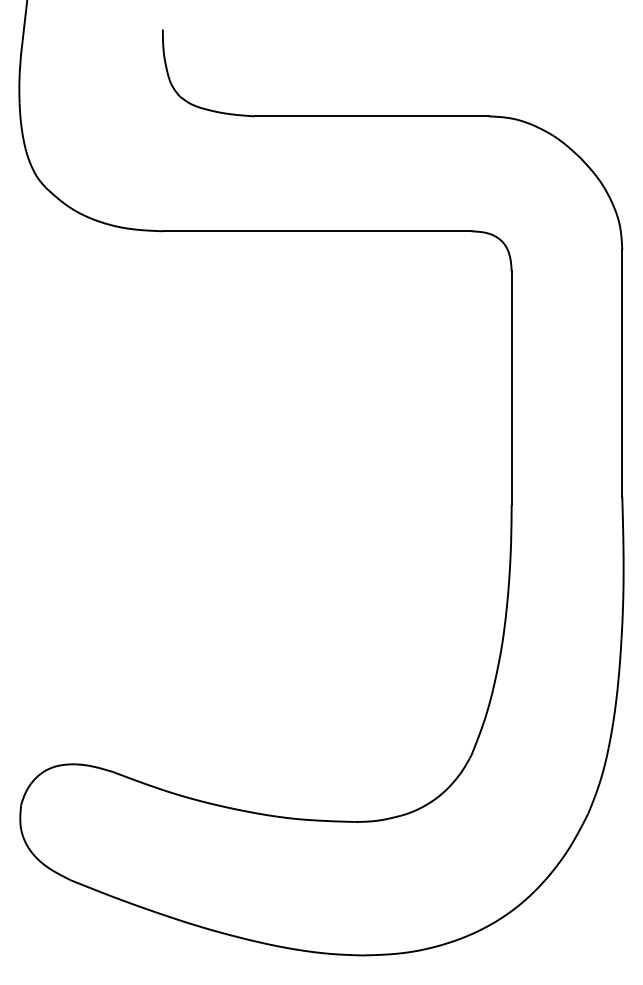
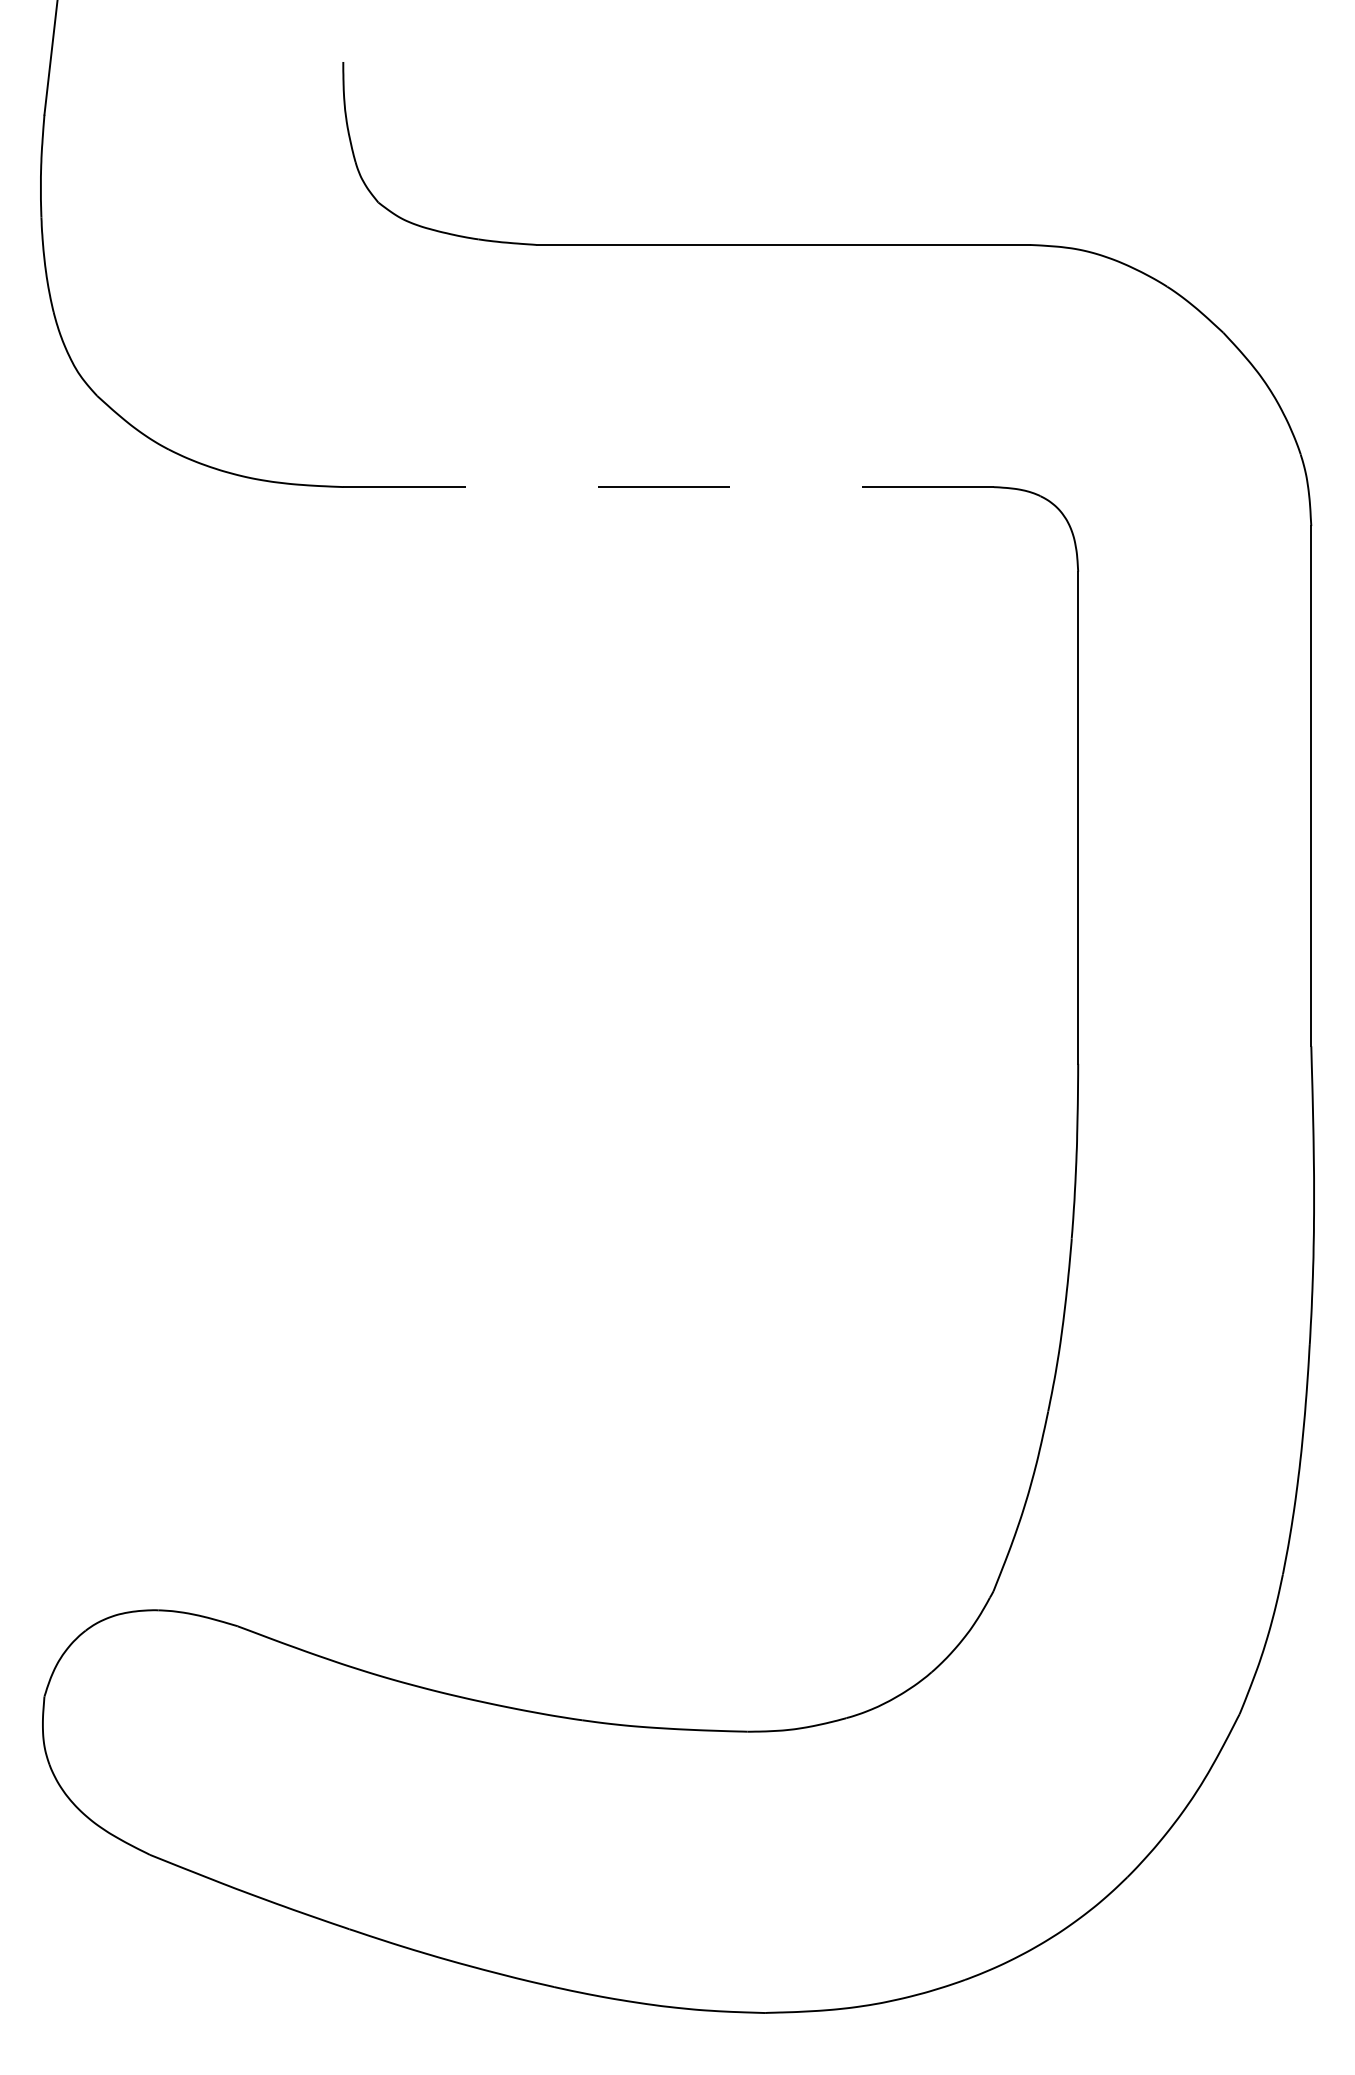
line: (316, 231) -> (666, 487), solid -> dashed

